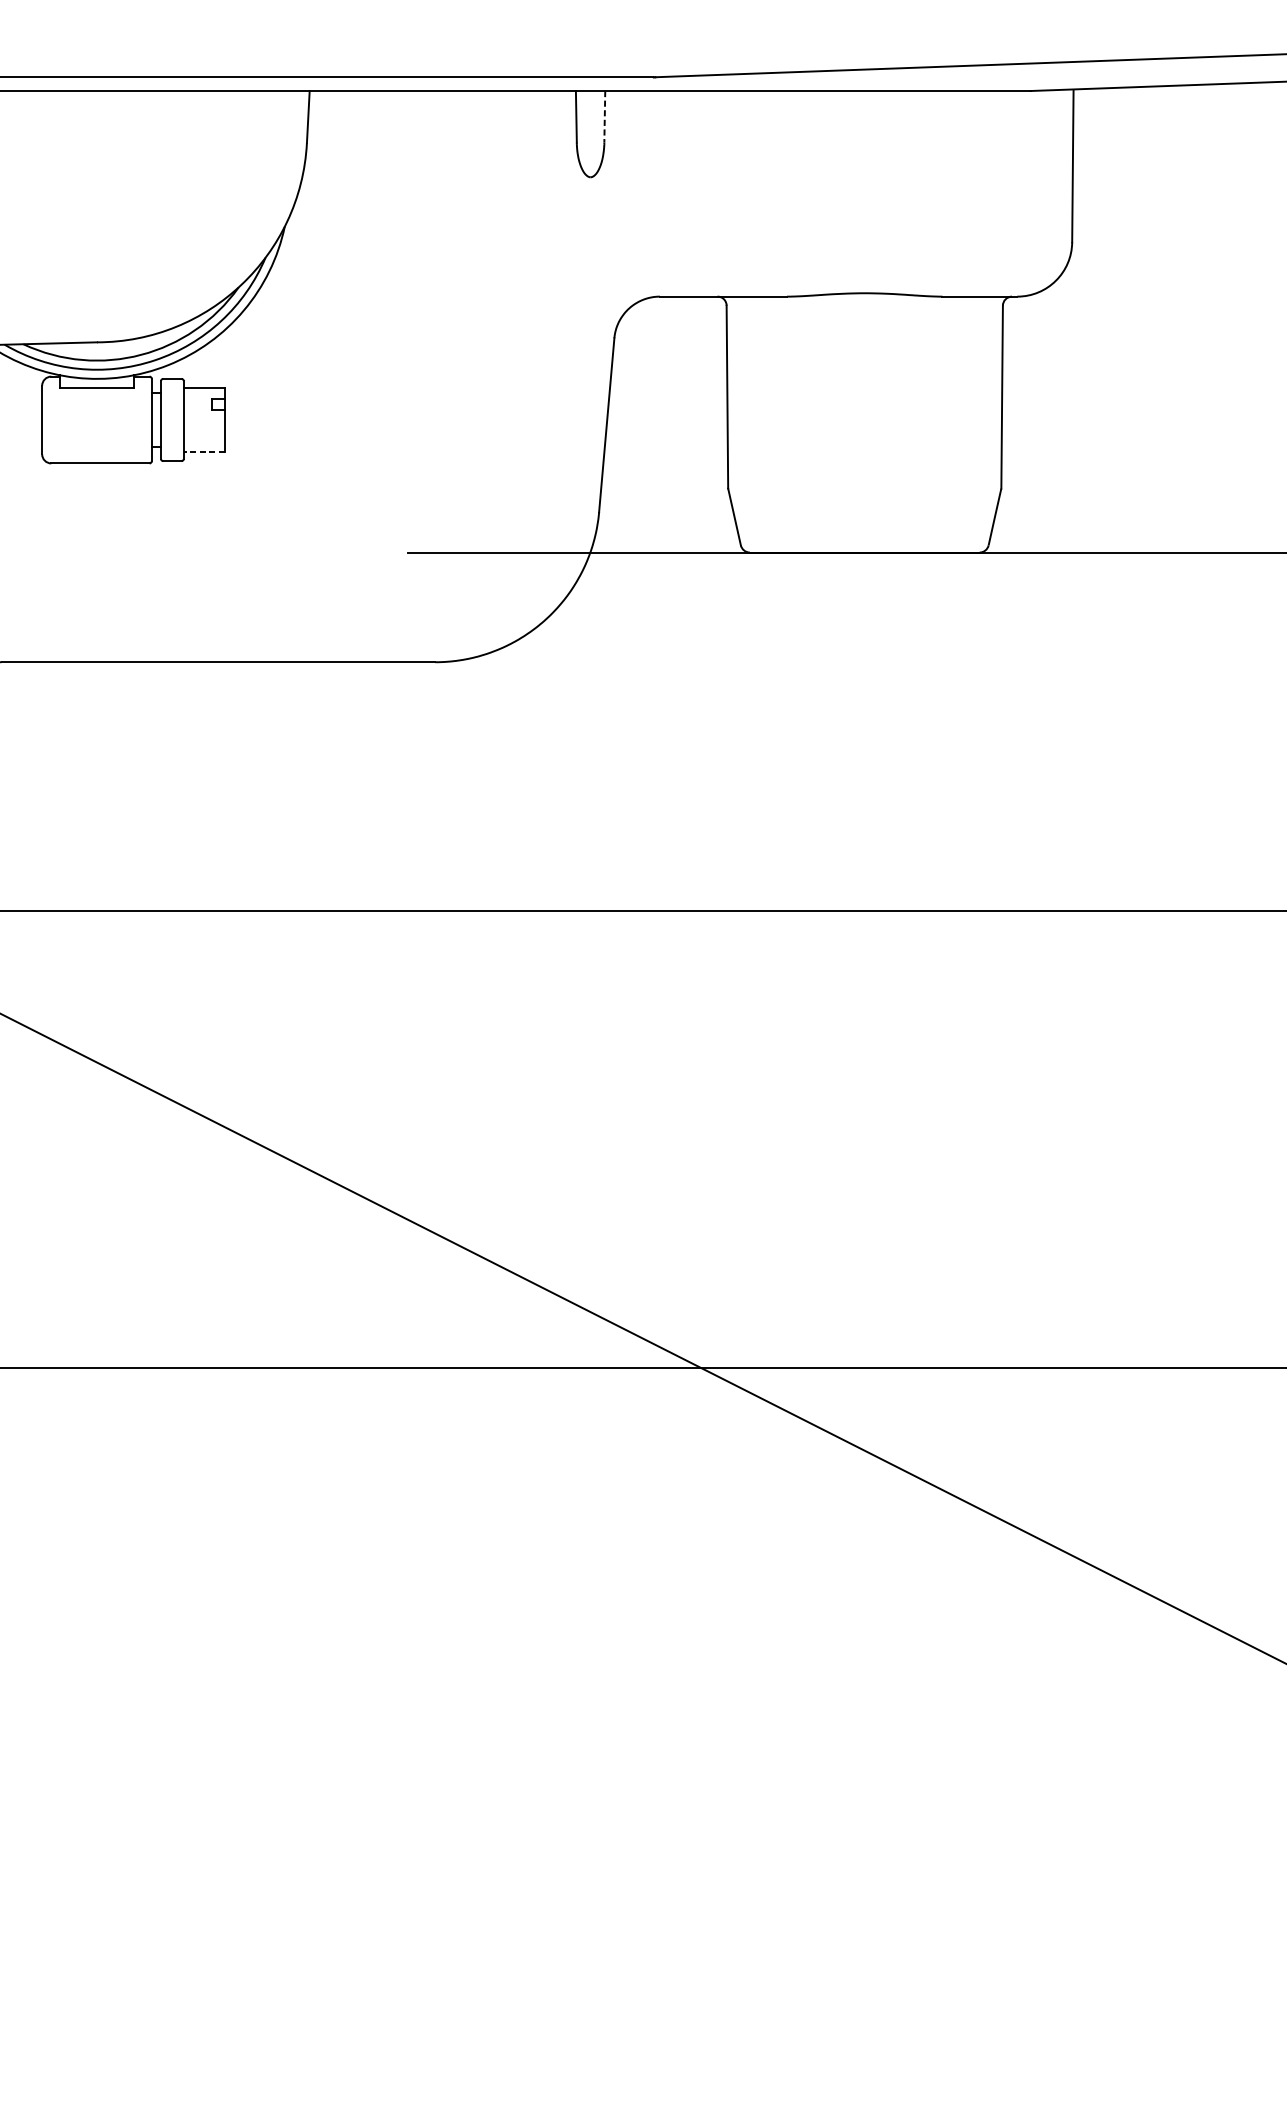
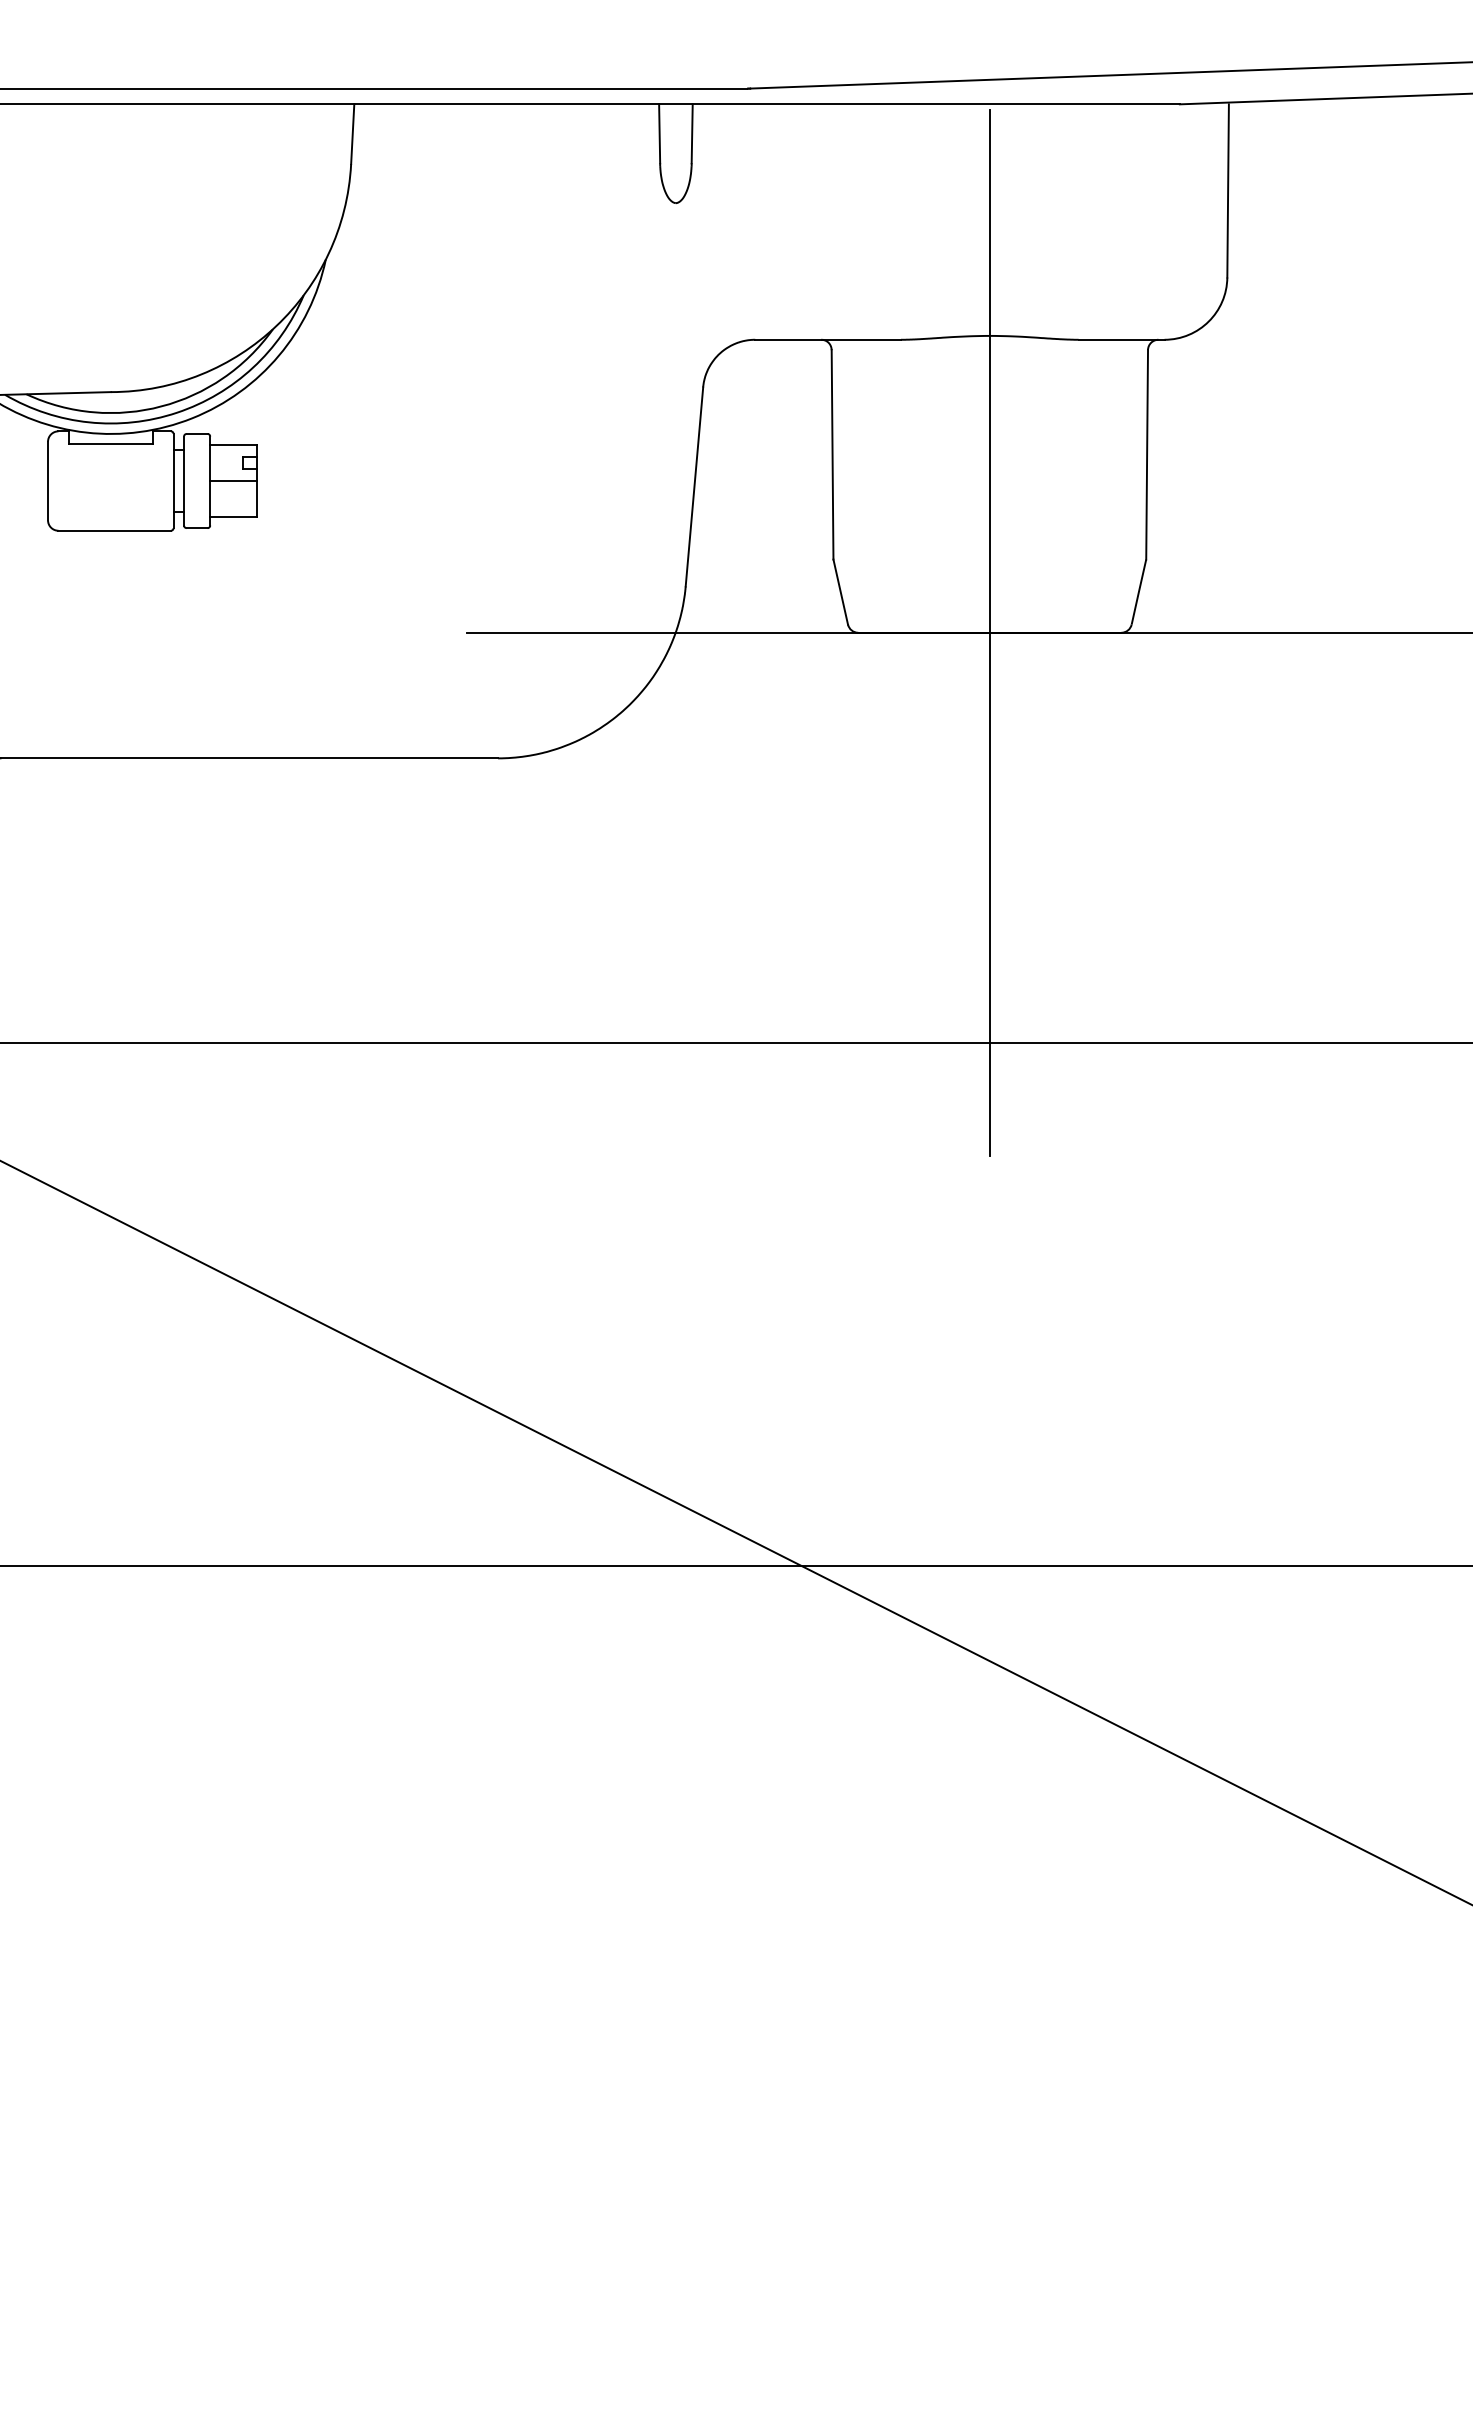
line: (605, 117) -> (692, 134), dashed -> solid
line: (204, 420) -> (233, 481), added
line: (204, 451) -> (233, 517), dashed -> solid
line: (864, 552) -> (989, 632), added

